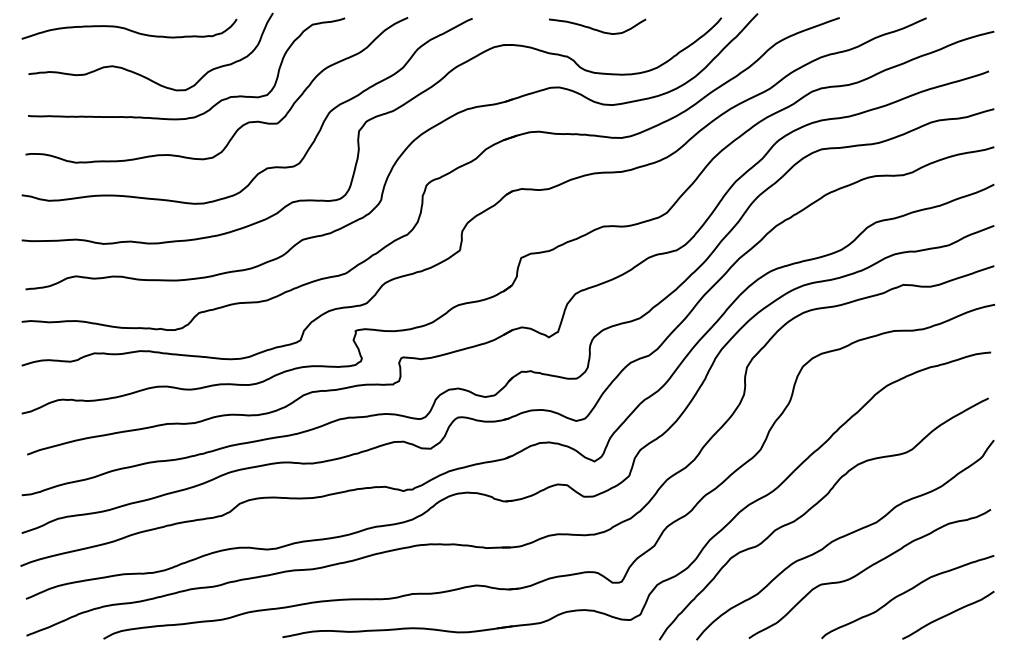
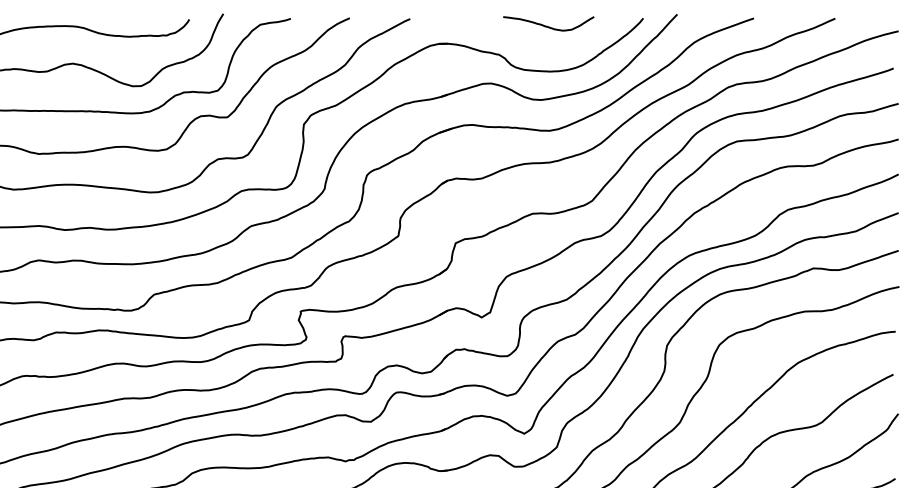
curve: (595, 28) -> (546, 25), moved

